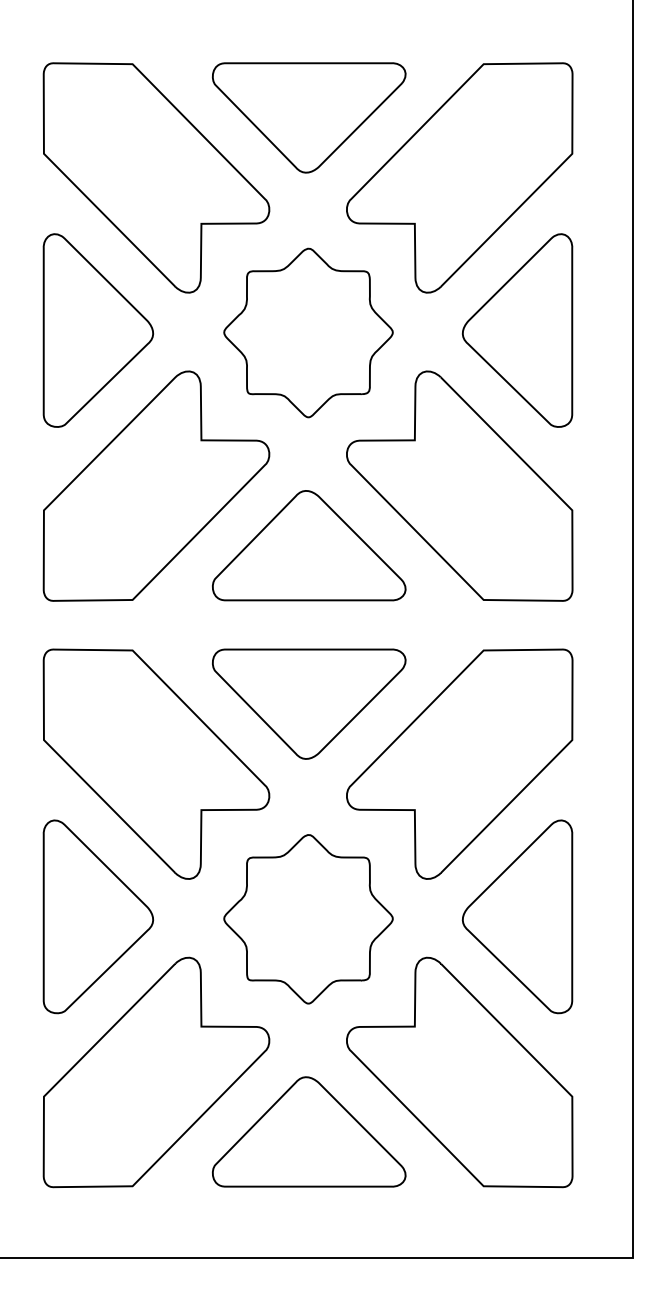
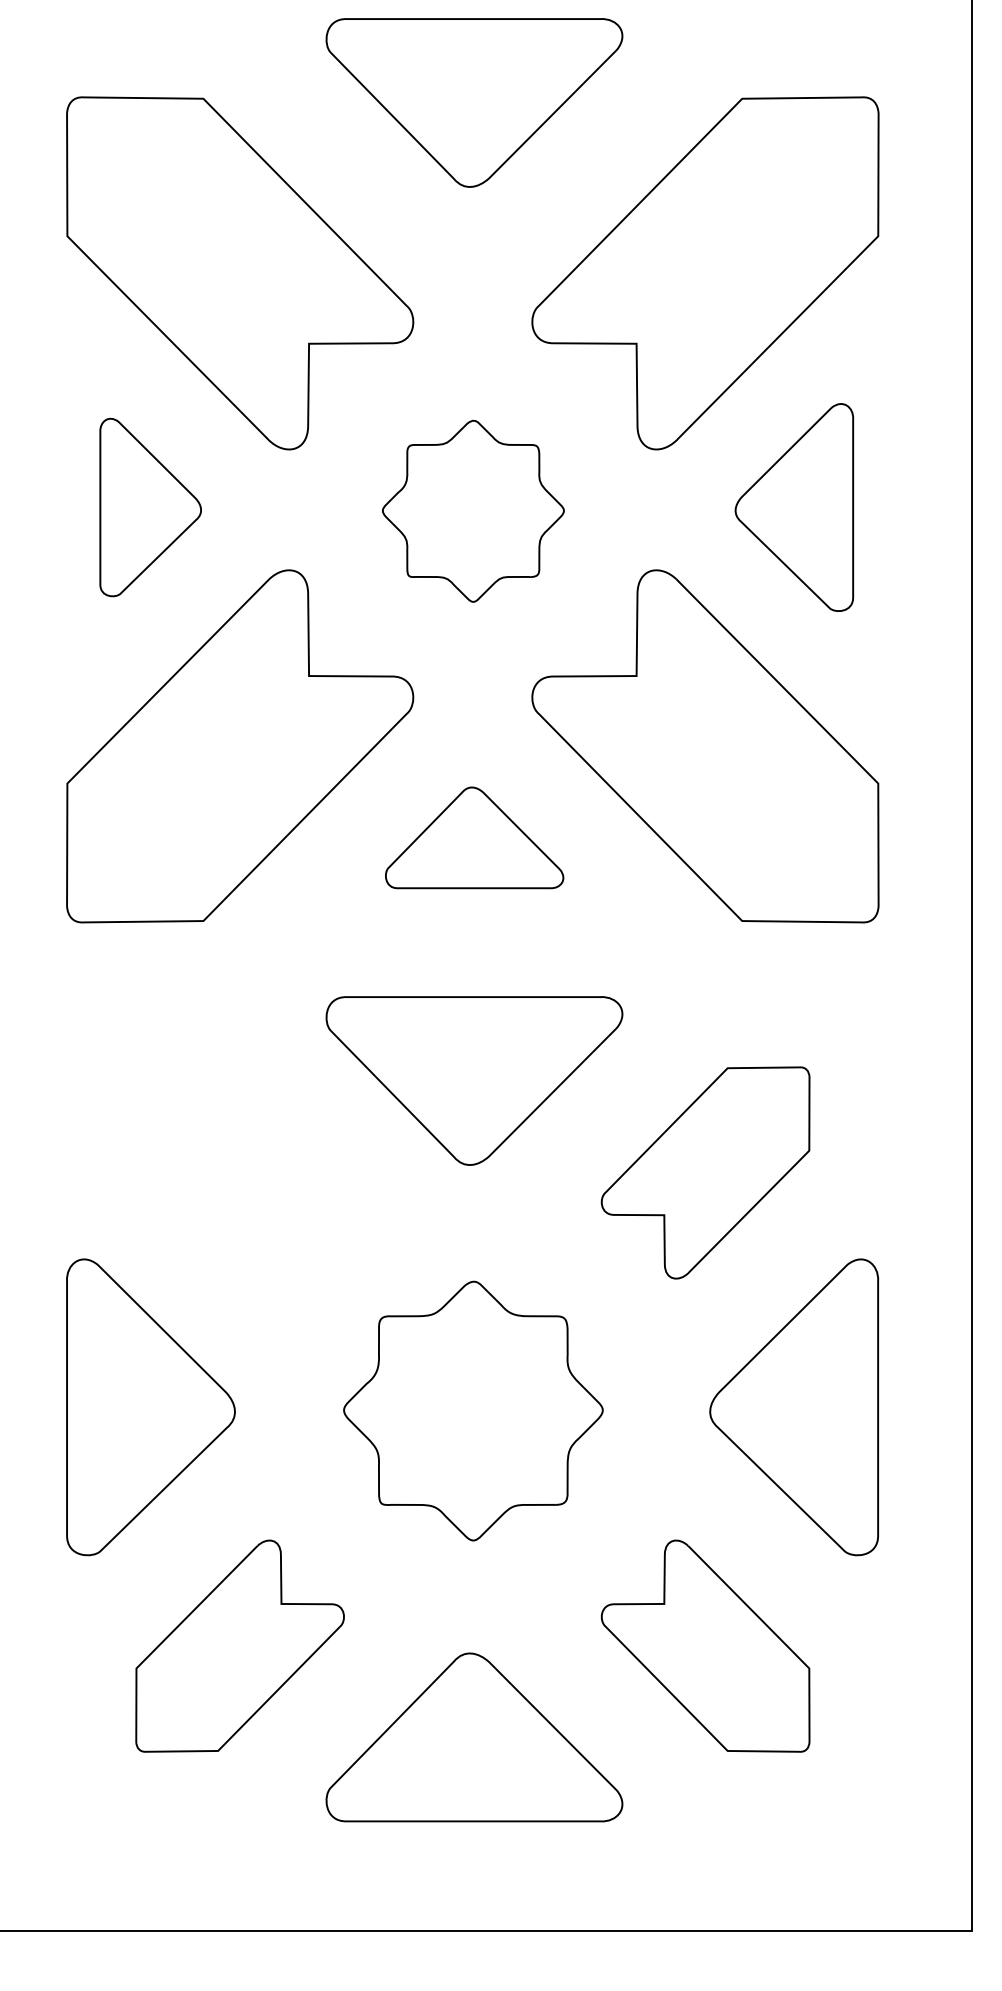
part: (309, 117) -> (474, 102), moved
part: (97, 330) -> (149, 507), size x0.6
part: (517, 330) -> (794, 507), size x0.7
part: (308, 332) -> (473, 510), size x0.7
part: (309, 545) -> (474, 837), size x0.6
part: (156, 763) -> (240, 1171), removed
part: (459, 763) -> (705, 1171), size x0.6
part: (156, 1072) -> (240, 1646), size x0.6
part: (459, 1072) -> (705, 1646), size x0.6

